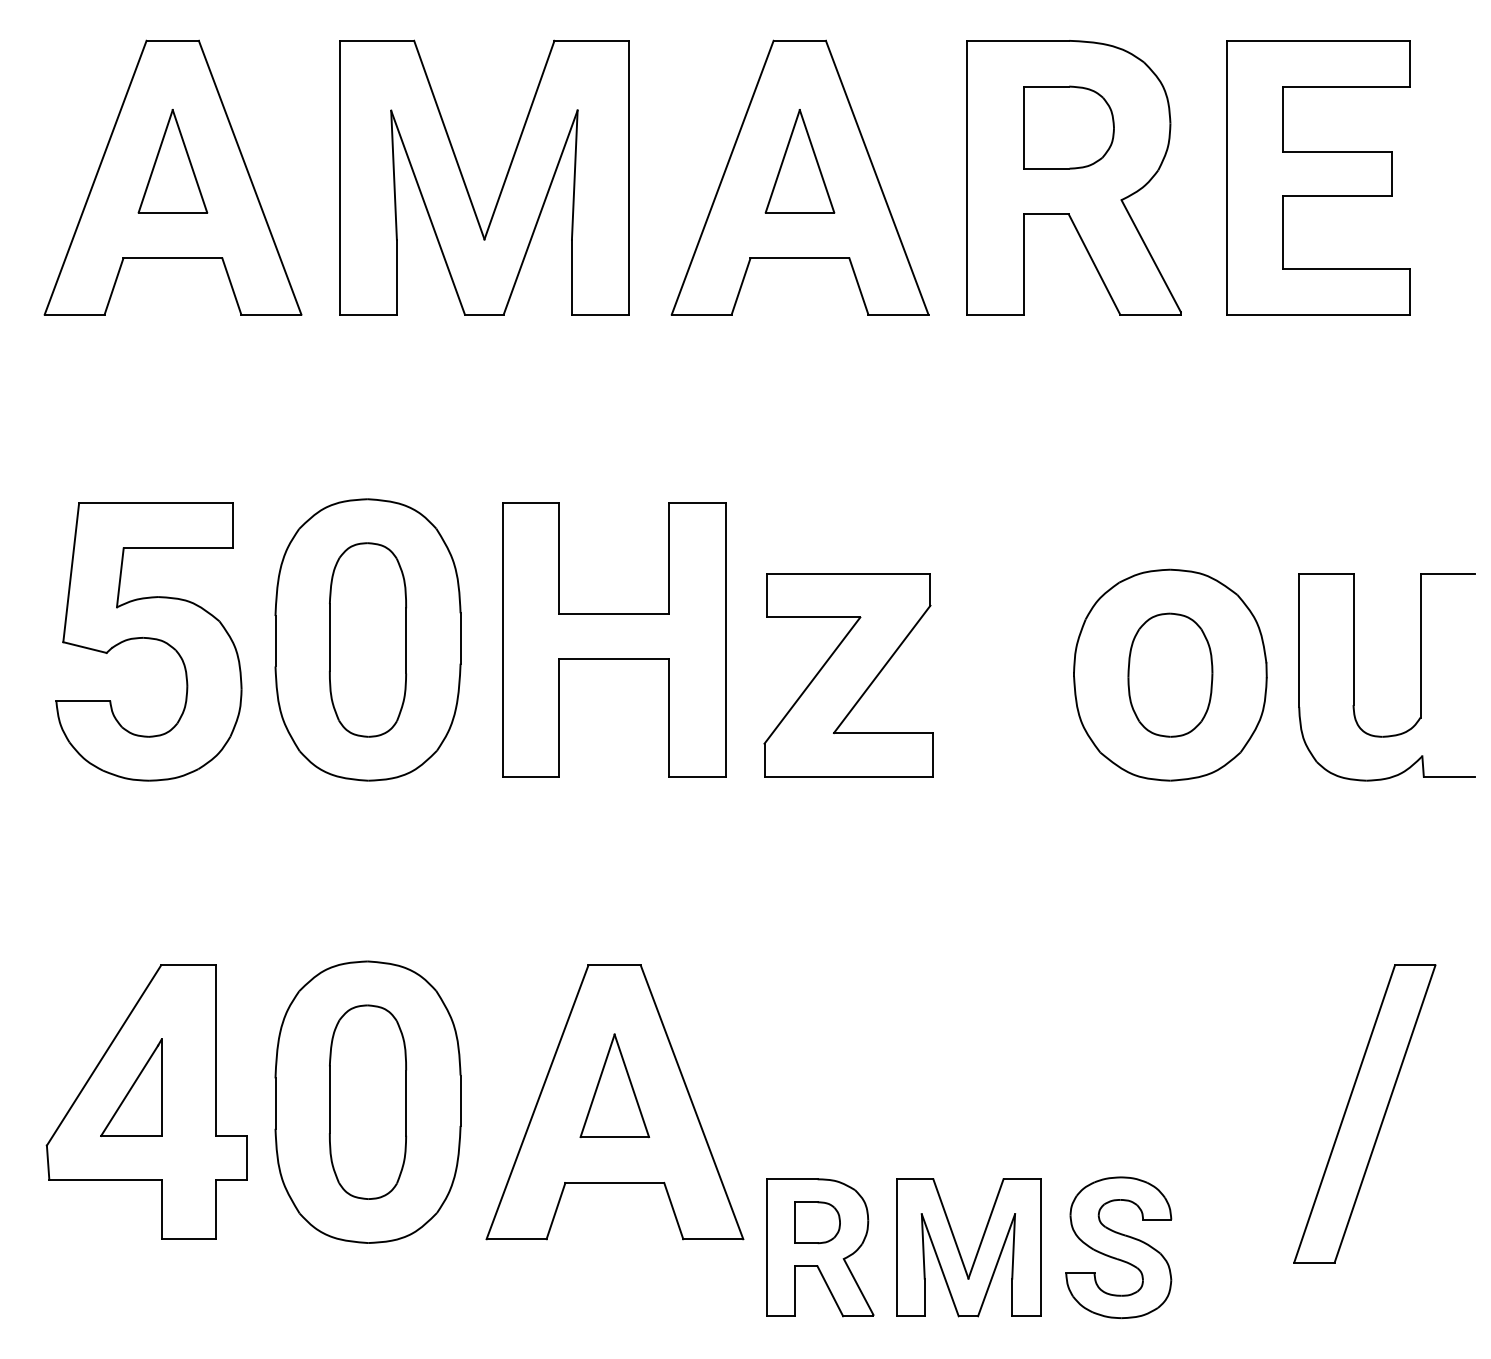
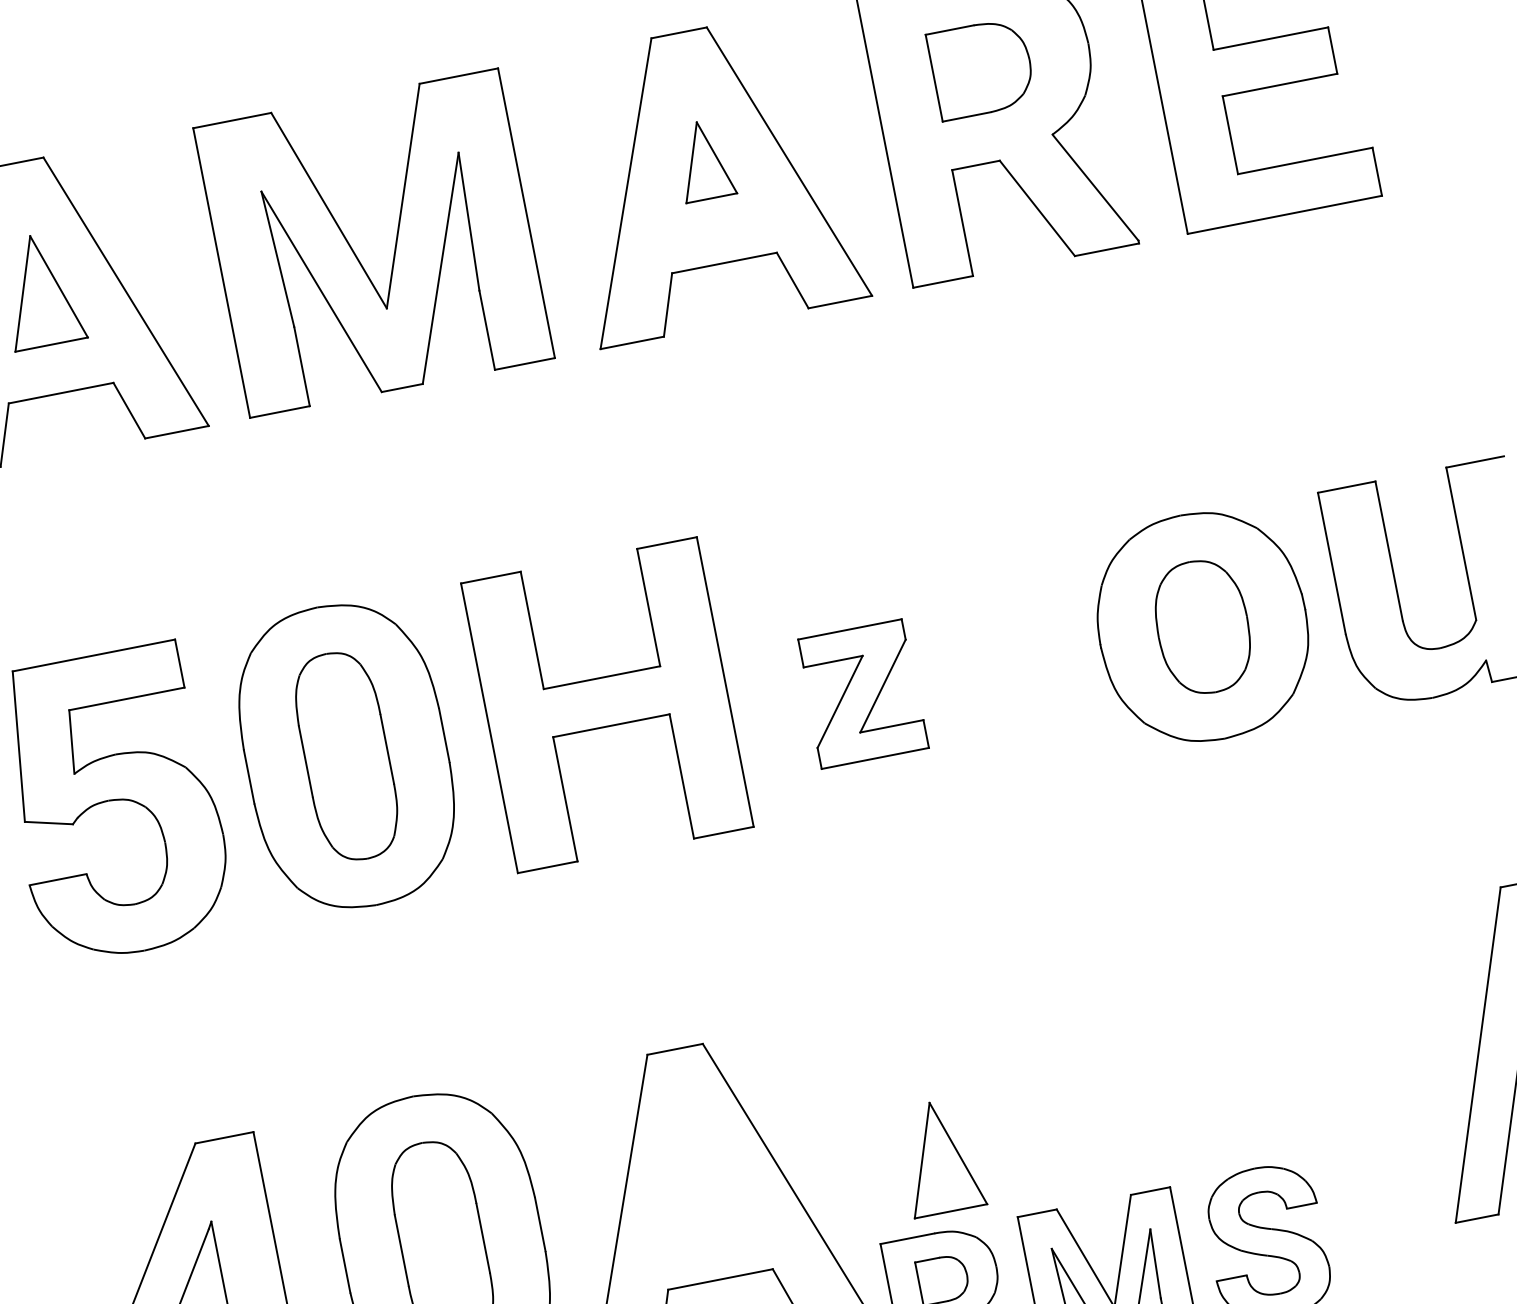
part: (799, 161) -> (703, 160), size x0.7
part: (848, 675) -> (862, 694), size x0.6
part: (614, 1085) -> (939, 1156), moved

